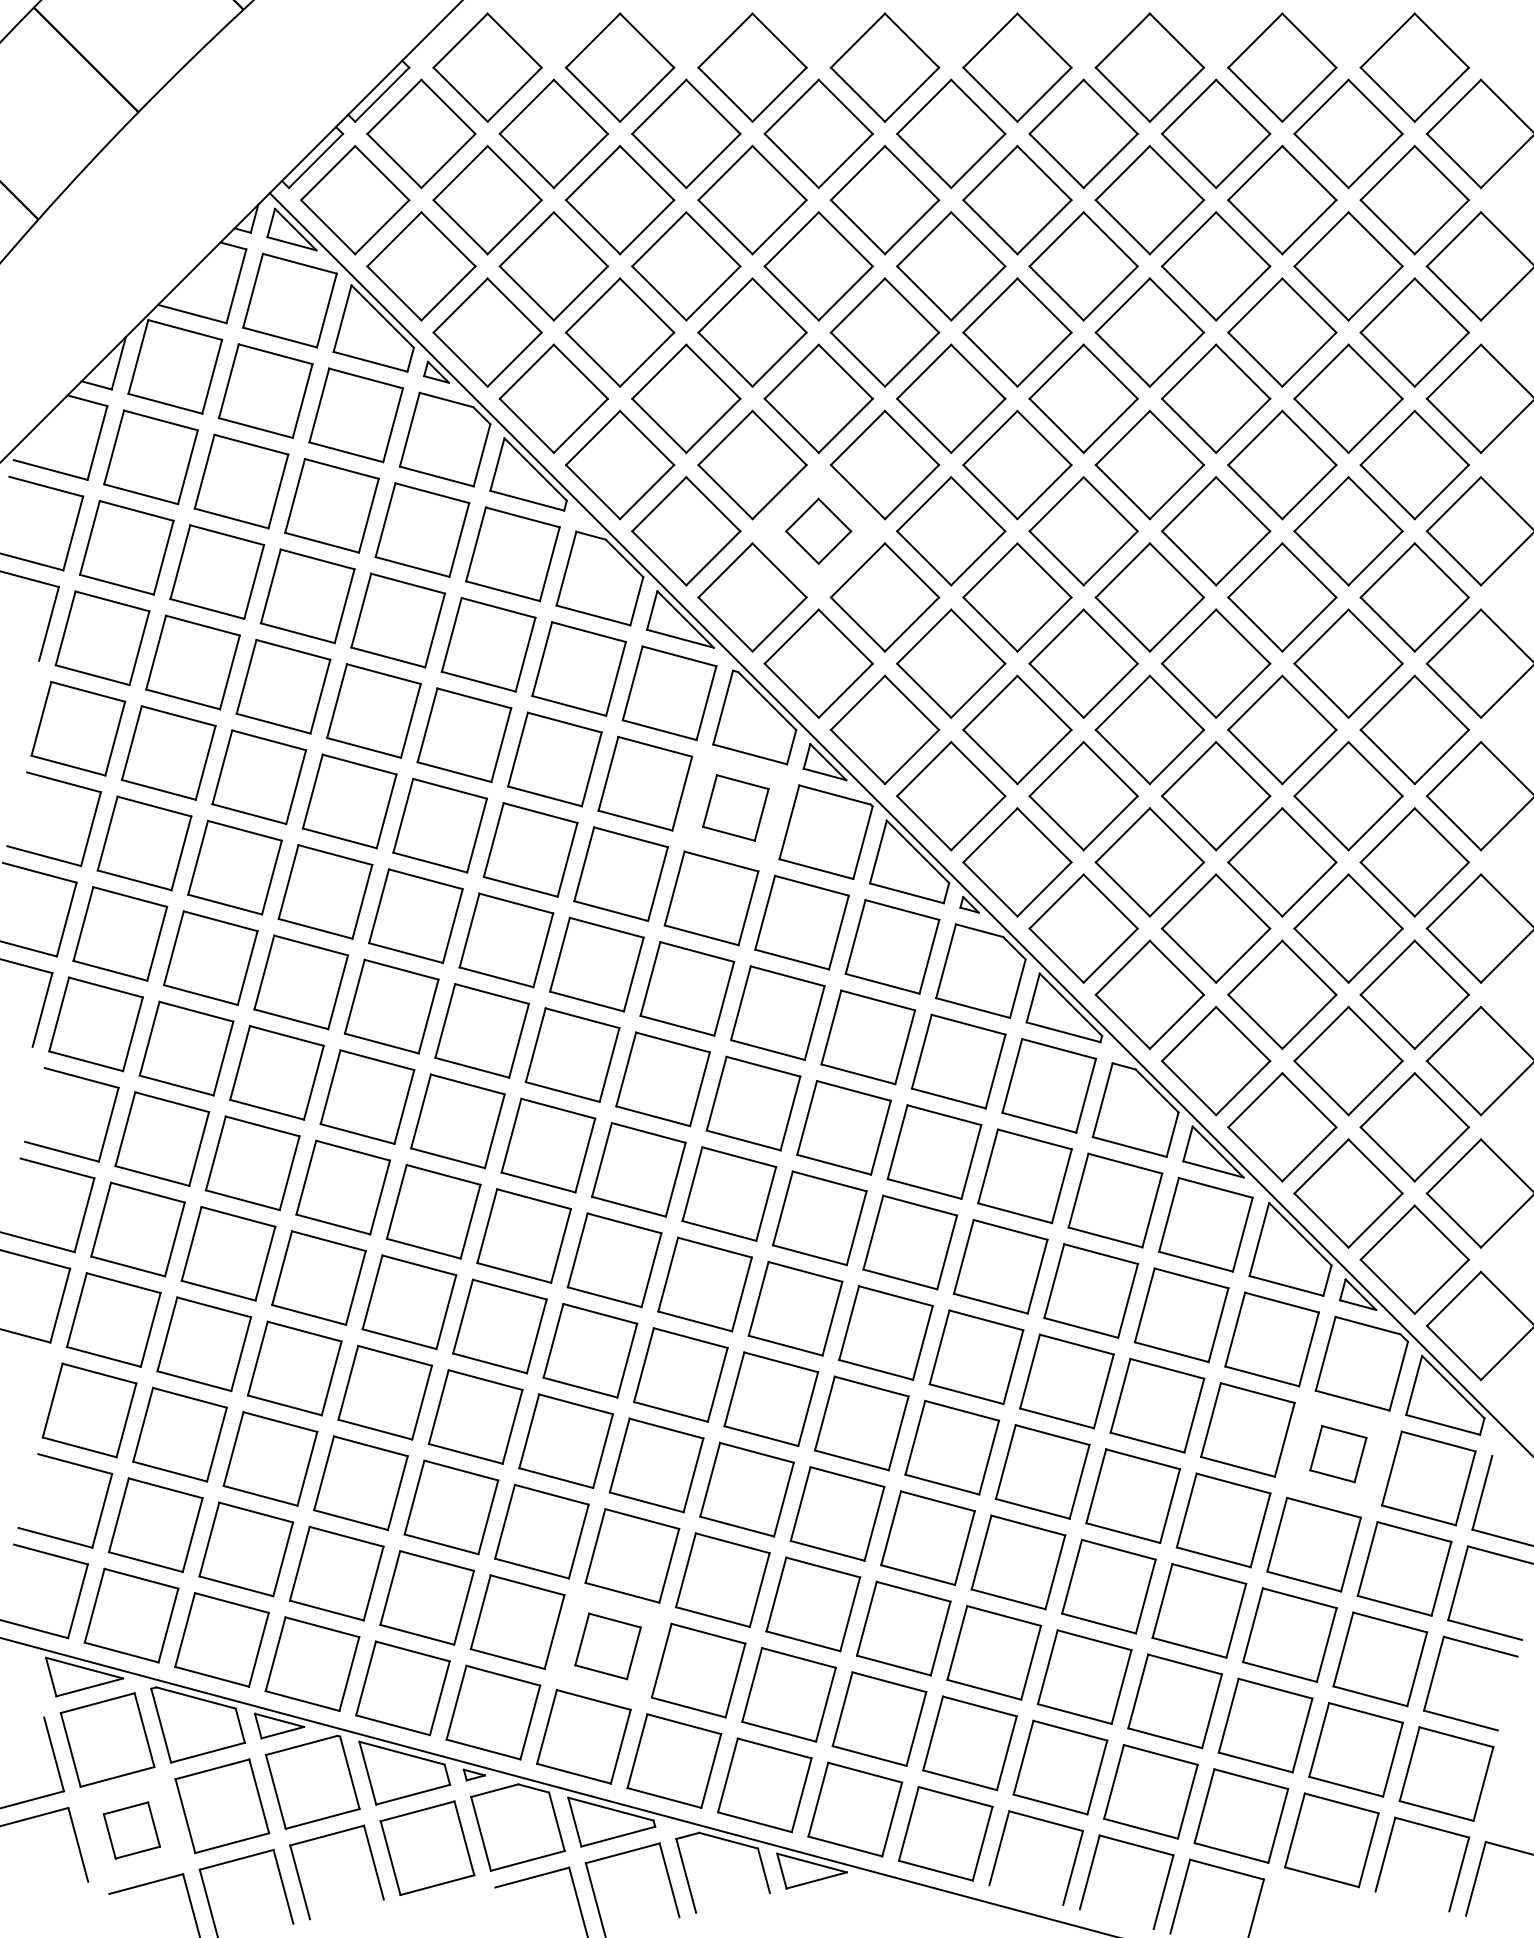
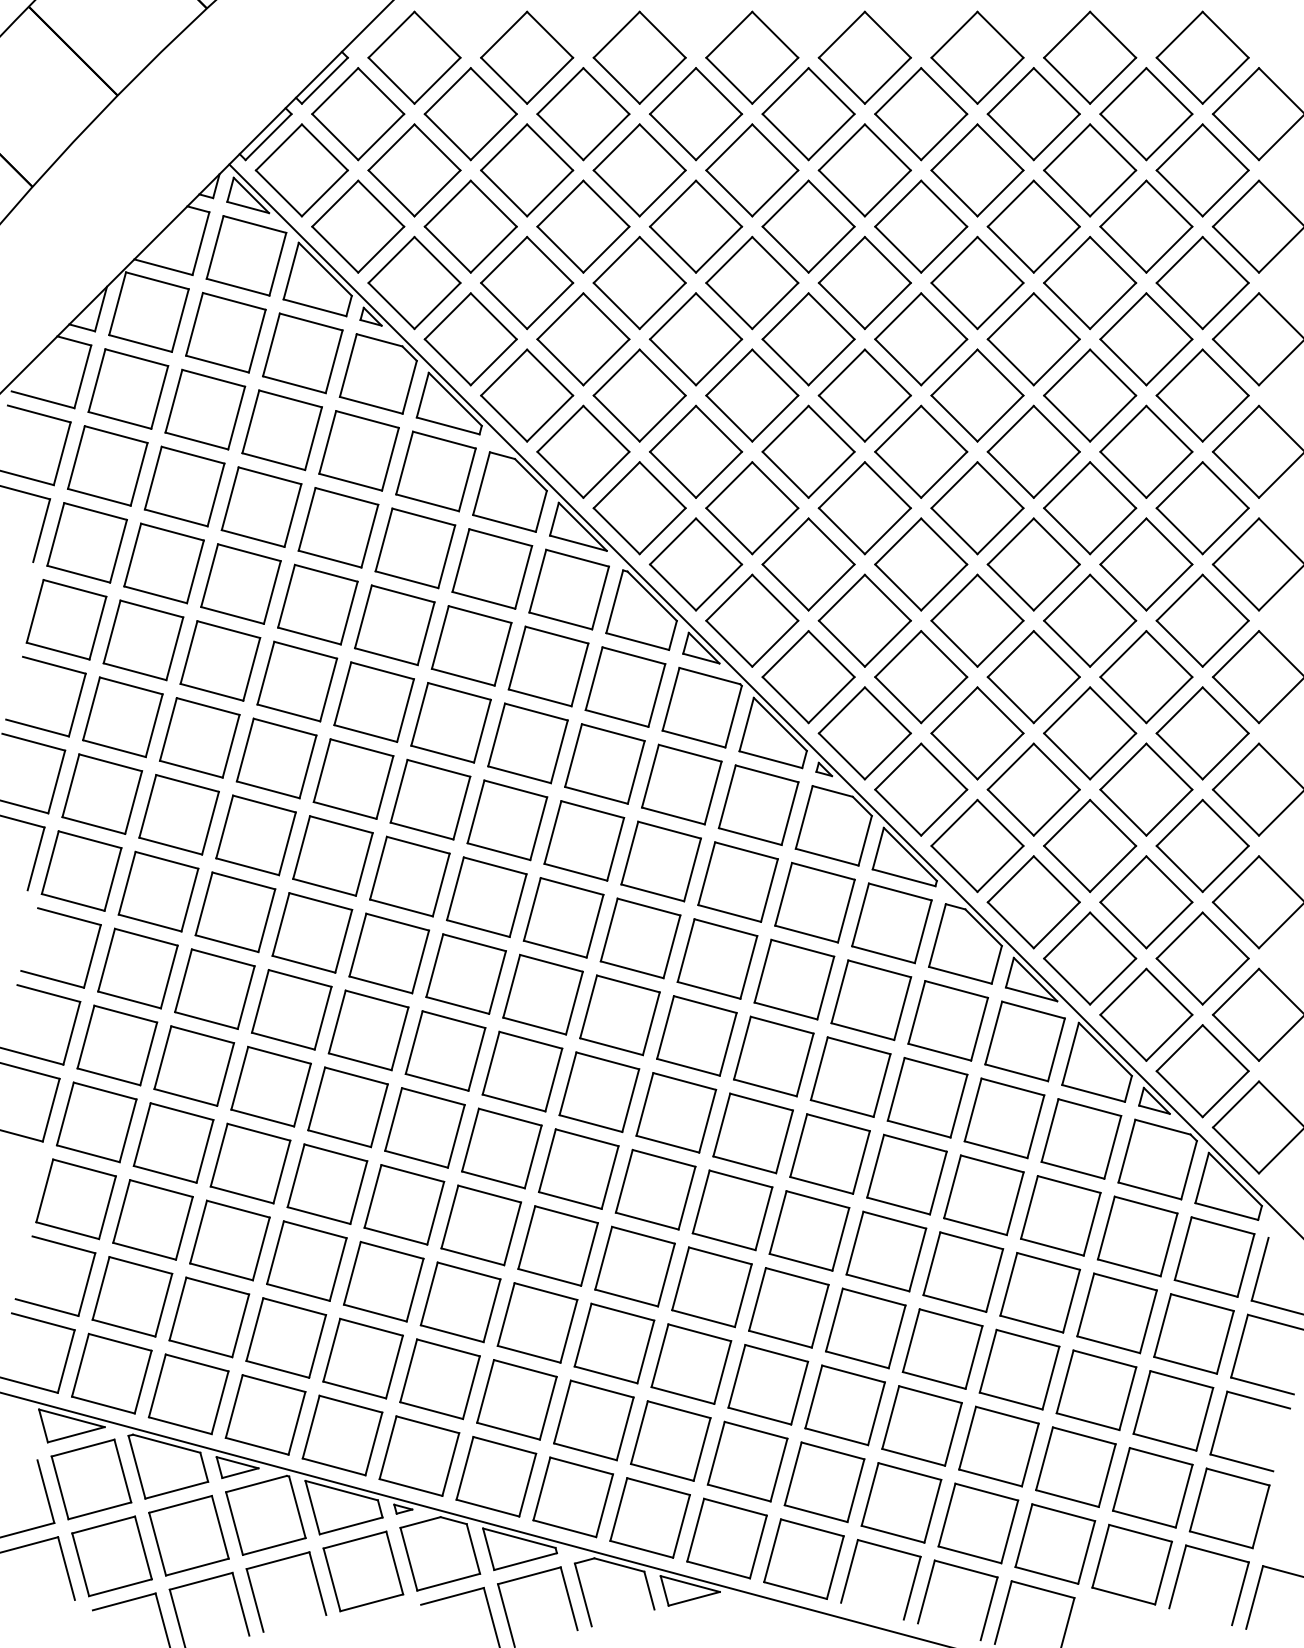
part: (818, 531) -> (695, 452), size x1.67
part: (735, 807) -> (625, 686), size x1.43
part: (1338, 1453) -> (1137, 1235), size x1.67
part: (607, 1646) -> (516, 1399), size x1.43
part: (131, 1830) -> (111, 1556), size x1.67

